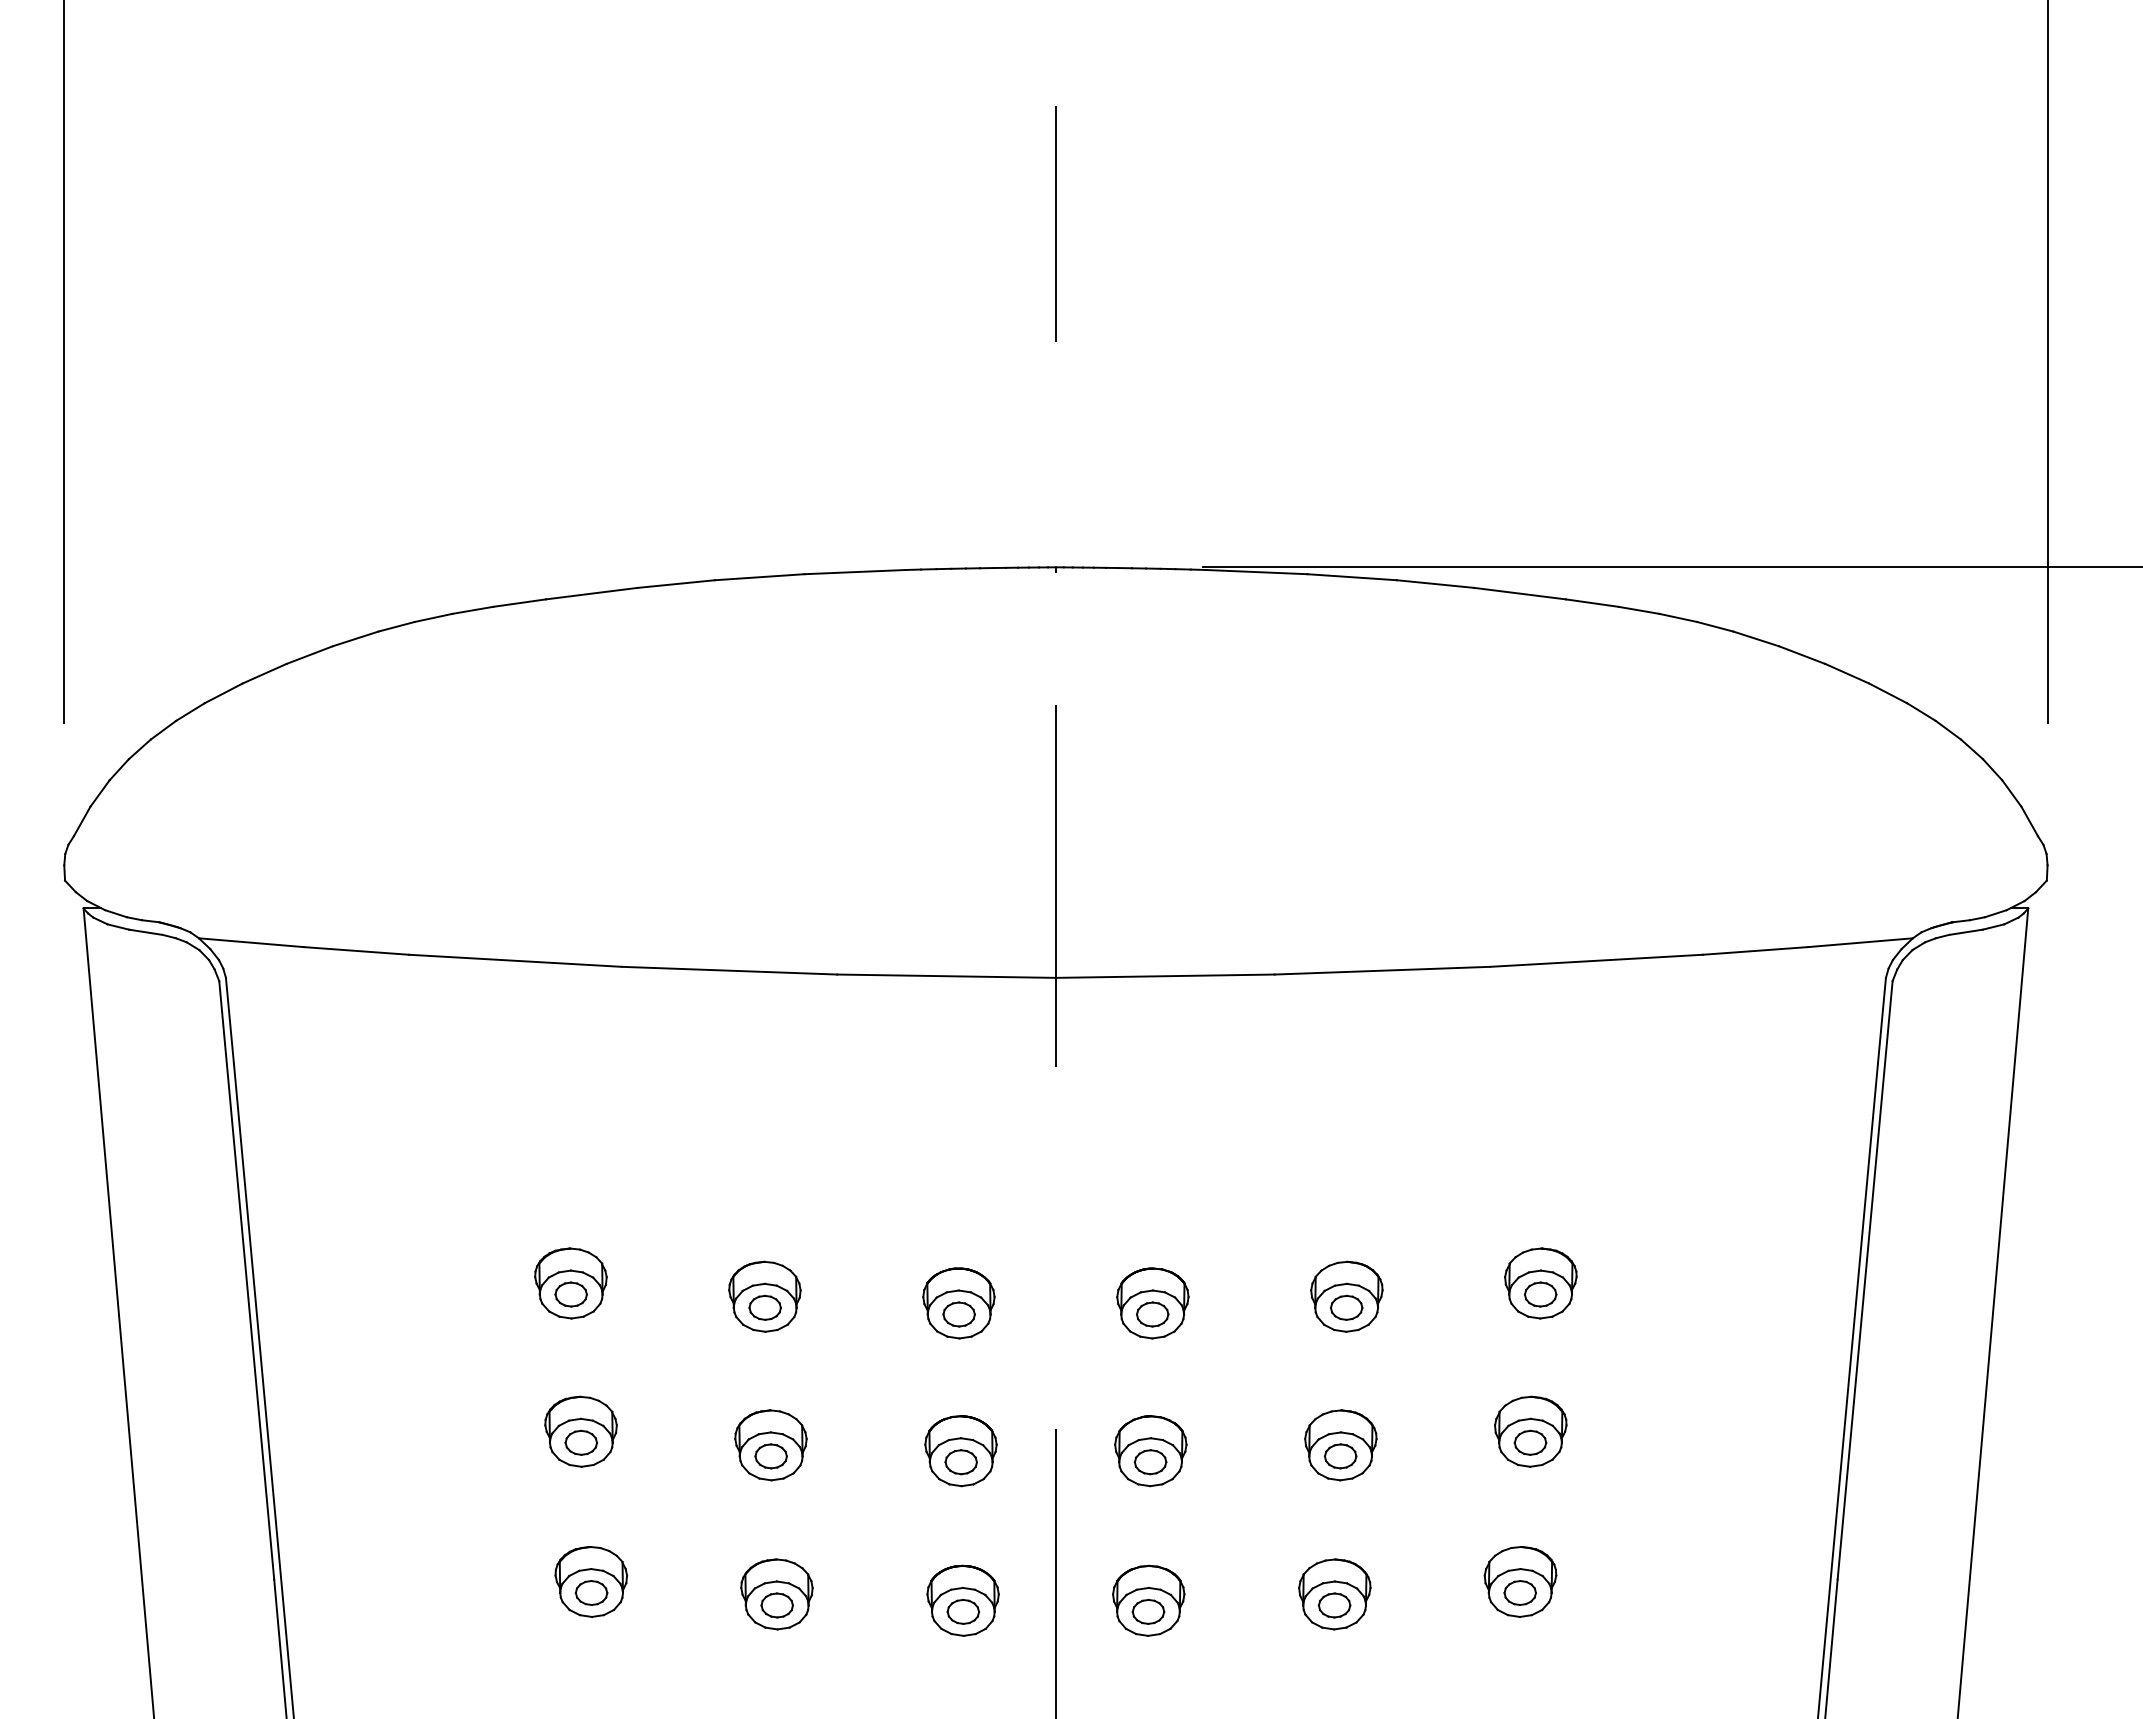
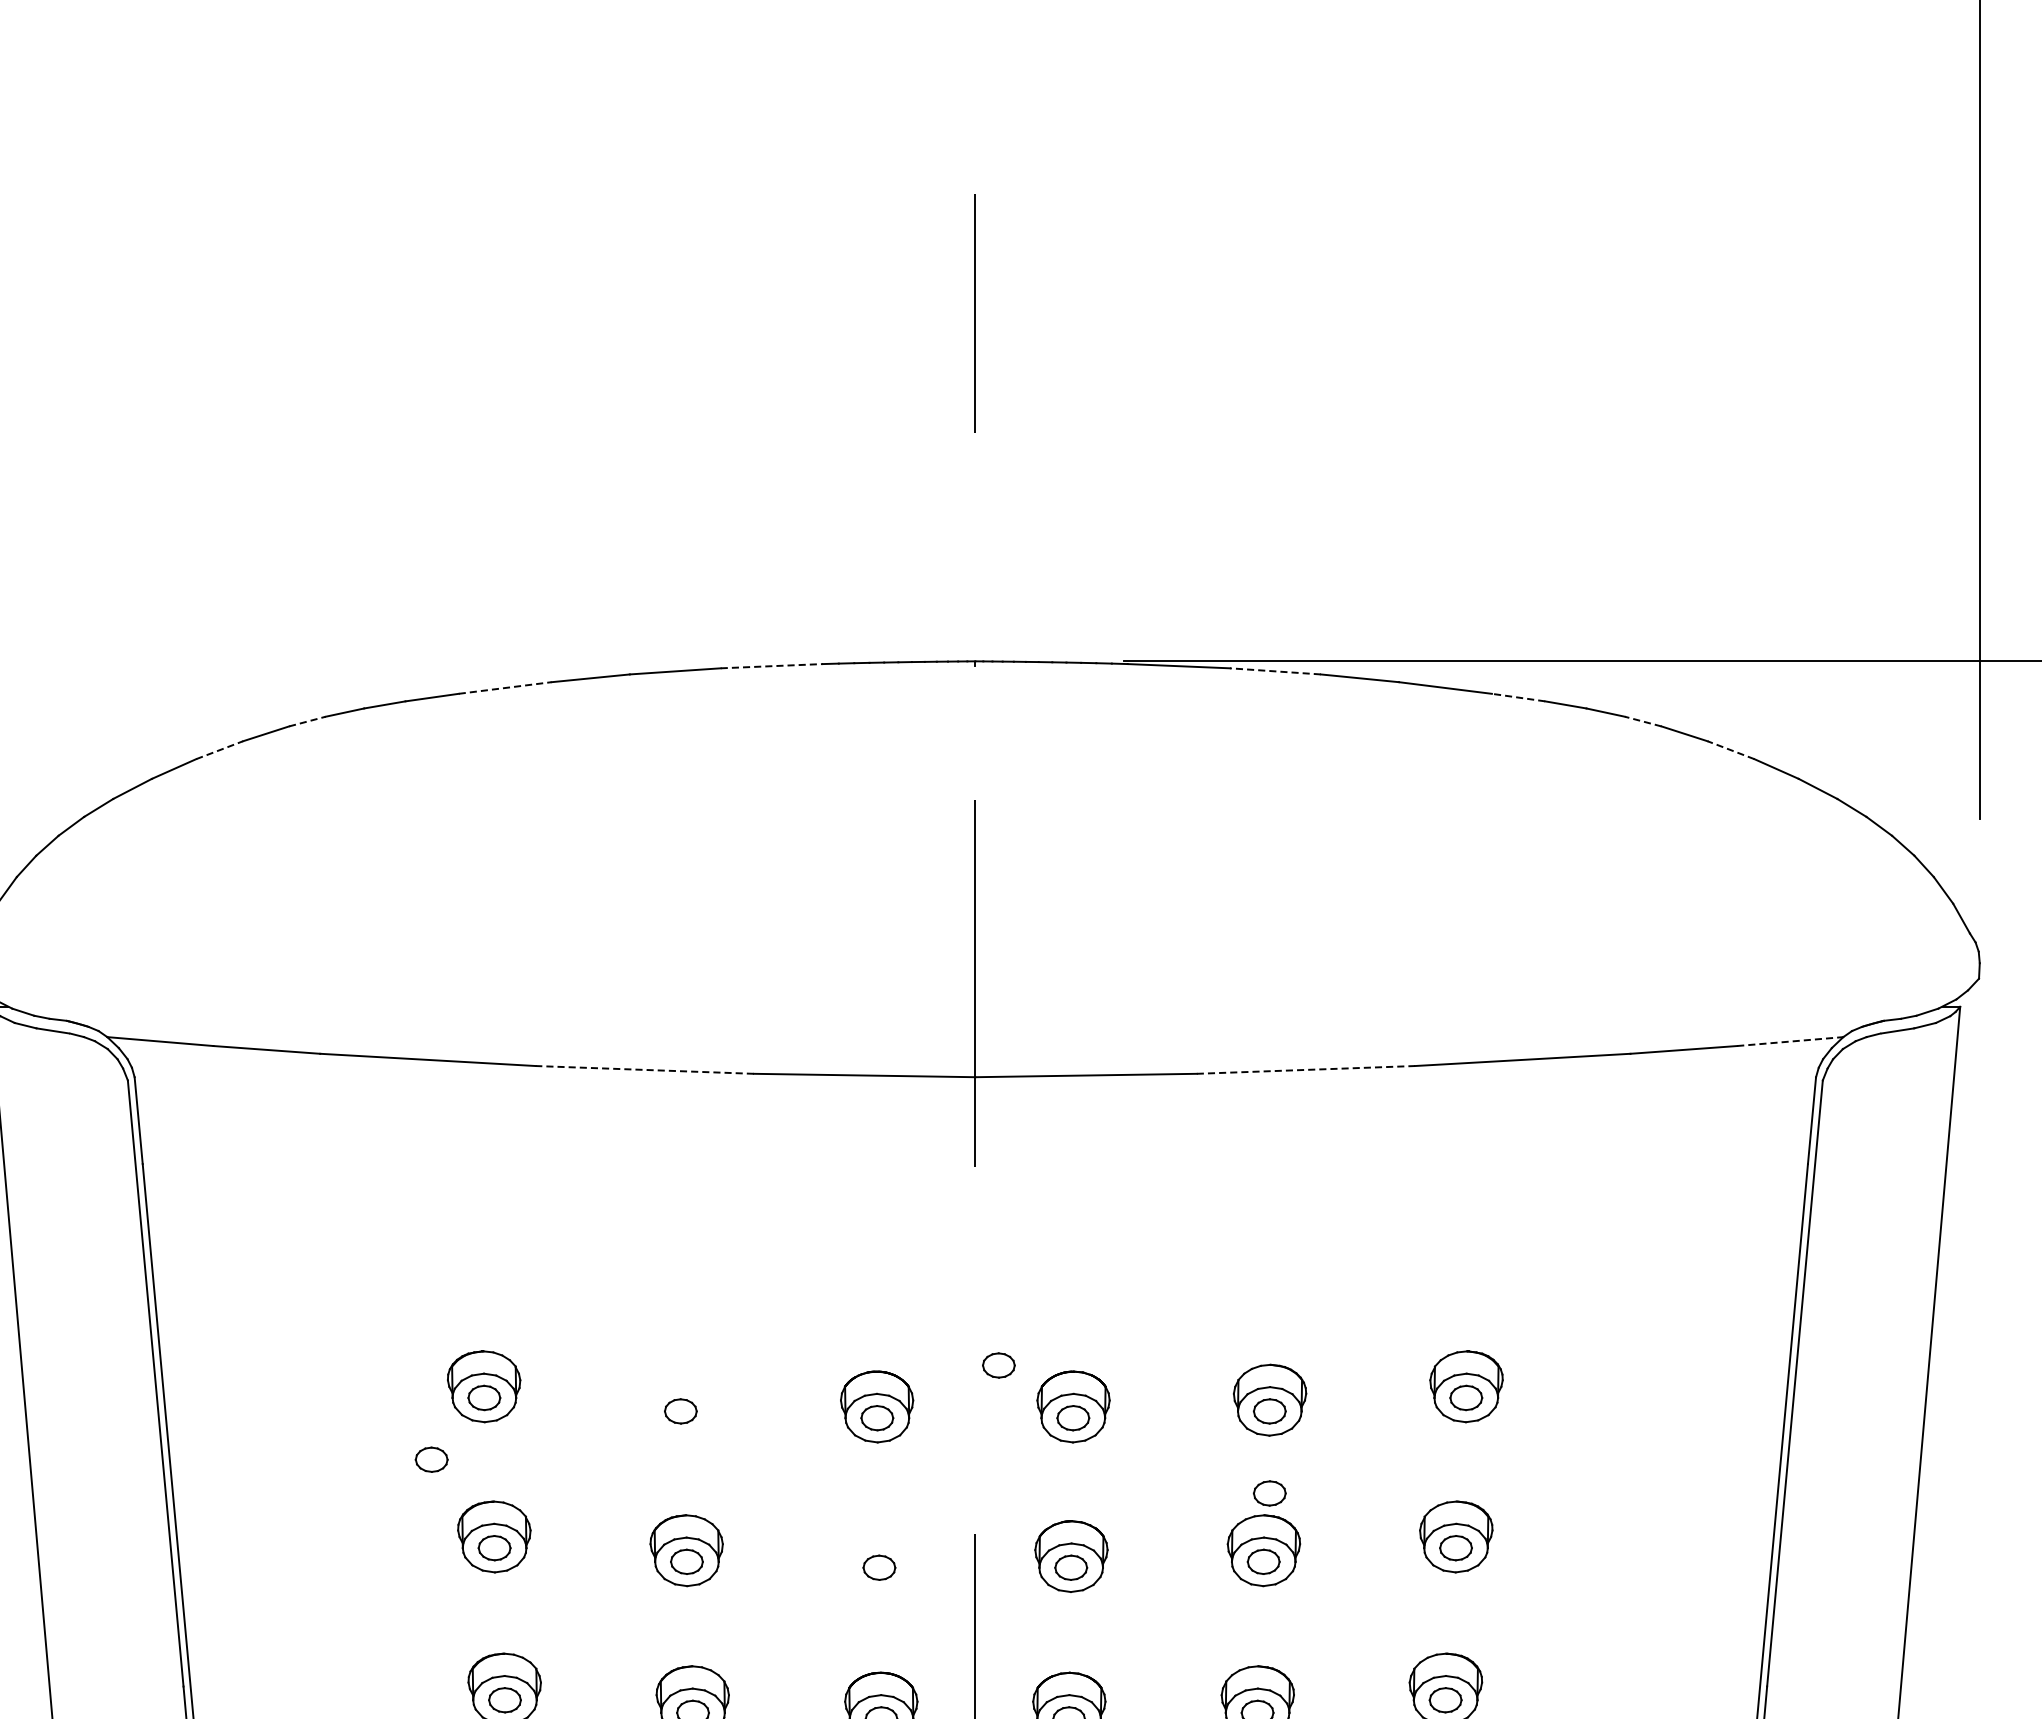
line: (855, 572) -> (772, 666), solid -> dashed
line: (1352, 577) -> (1275, 671), solid -> dashed
line: (592, 593) -> (505, 687), solid -> dashed
line: (1592, 603) -> (1518, 697), solid -> dashed
line: (396, 626) -> (307, 721), solid -> dashed
line: (1715, 626) -> (1643, 721), solid -> dashed
line: (309, 655) -> (219, 750), solid -> dashed
line: (1802, 655) -> (1731, 750), solid -> dashed
line: (1860, 942) -> (1790, 1041), solid -> dashed
line: (729, 970) -> (644, 1069), solid -> dashed
line: (1382, 970) -> (1306, 1069), solid -> dashed
part: (1078, 1262) -> (998, 1365), added
part: (764, 1296) -> (680, 1399), removed
part: (518, 1355) -> (430, 1459), added
part: (1346, 1388) -> (1269, 1493), added
part: (960, 1451) -> (878, 1556), removed

